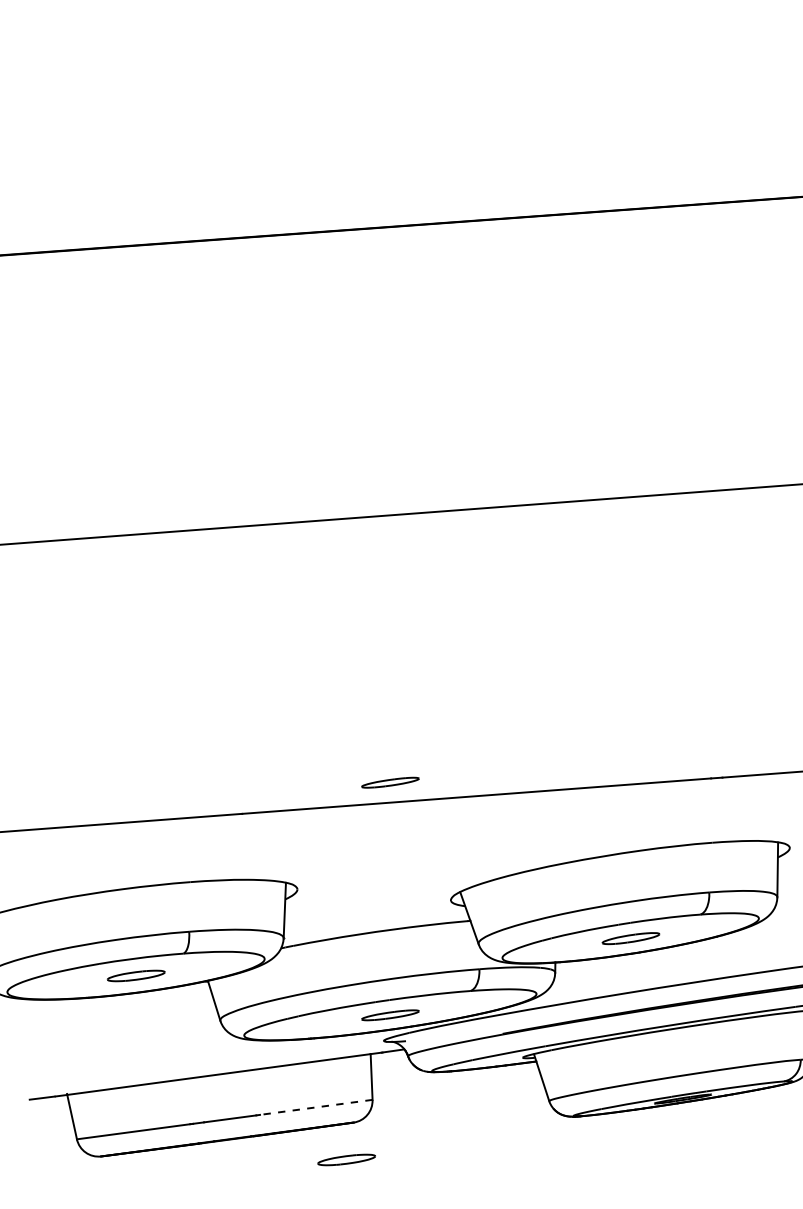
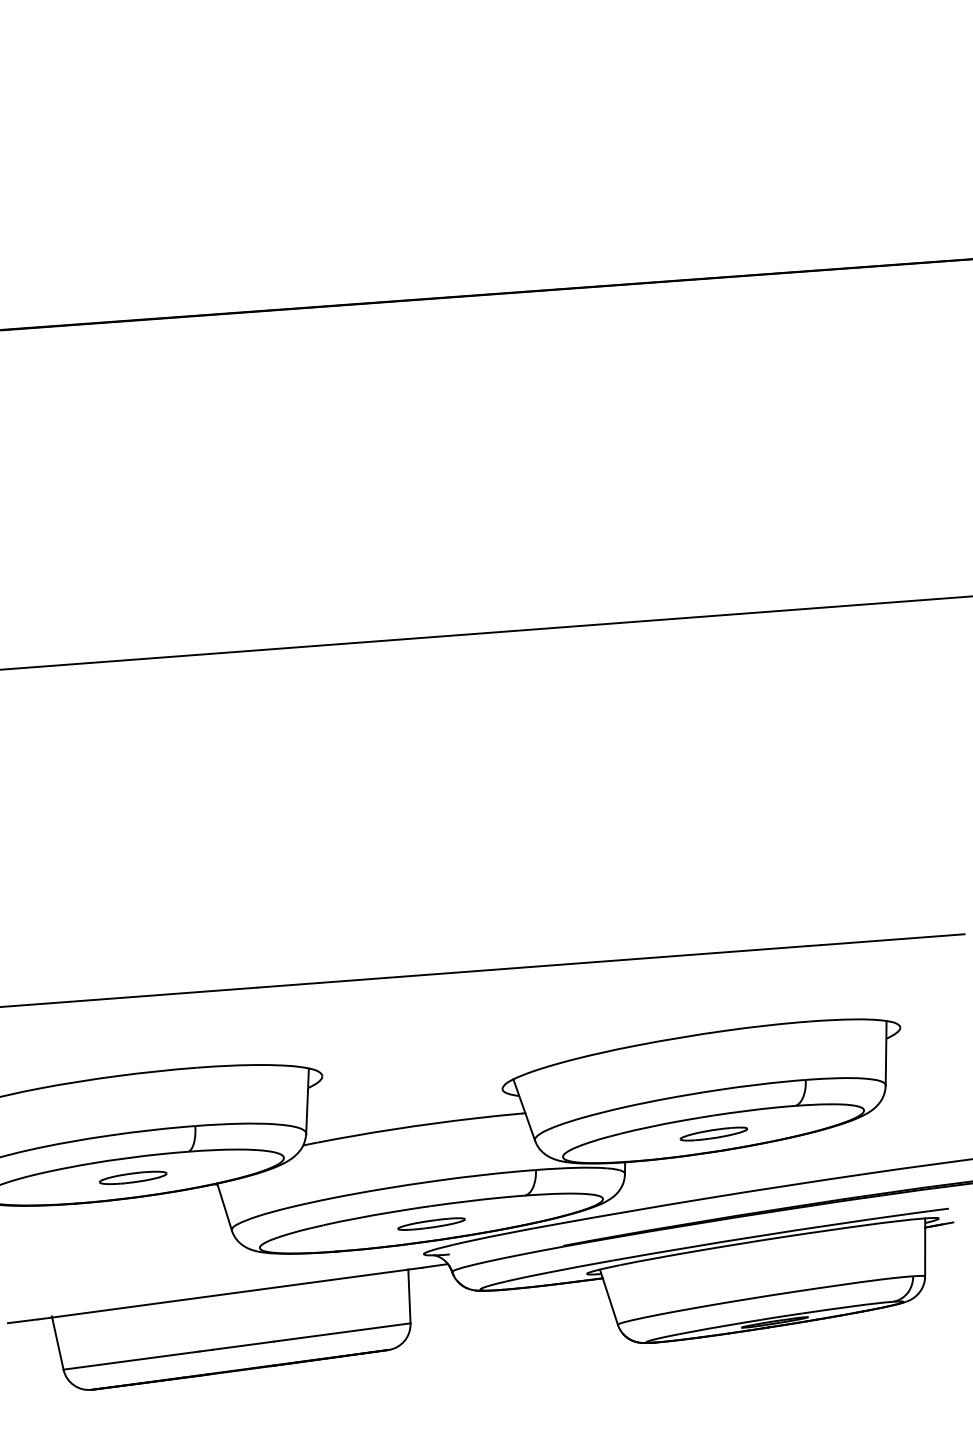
part: (390, 782) -> (431, 950), removed
line: (316, 1107) -> (344, 1332), dashed -> solid
part: (346, 1159) -> (379, 1393), removed

